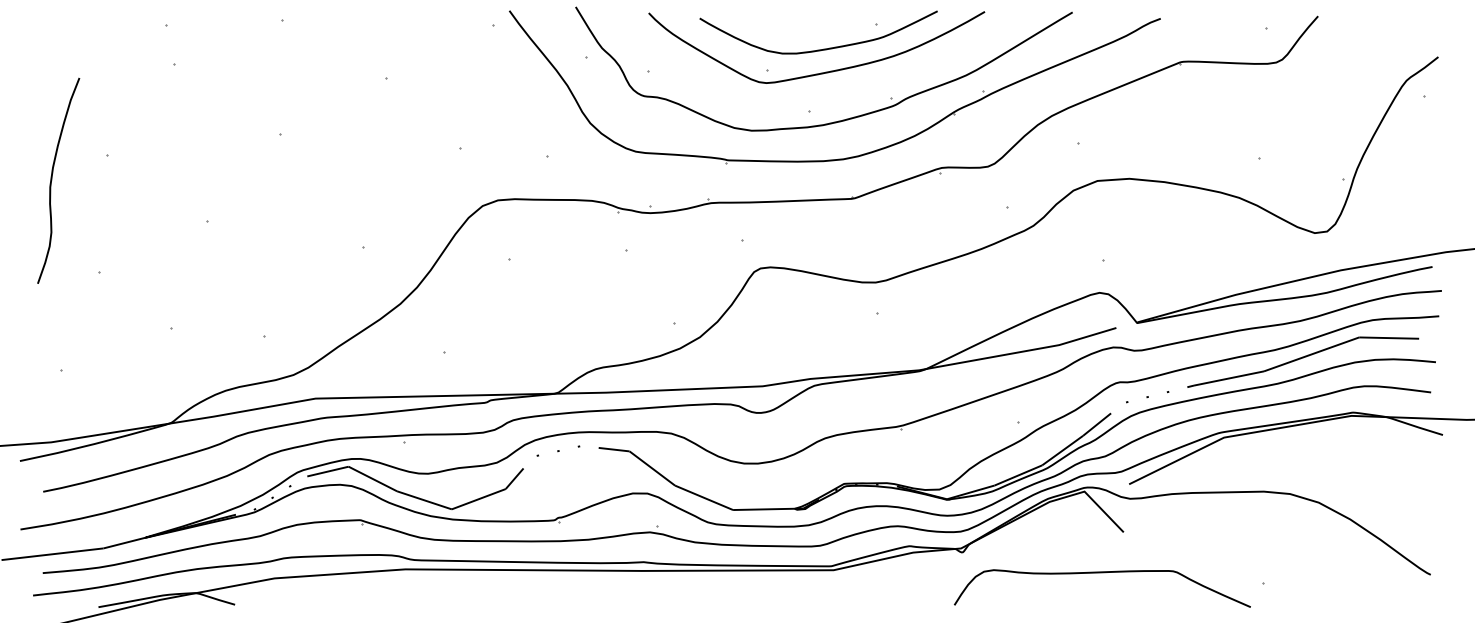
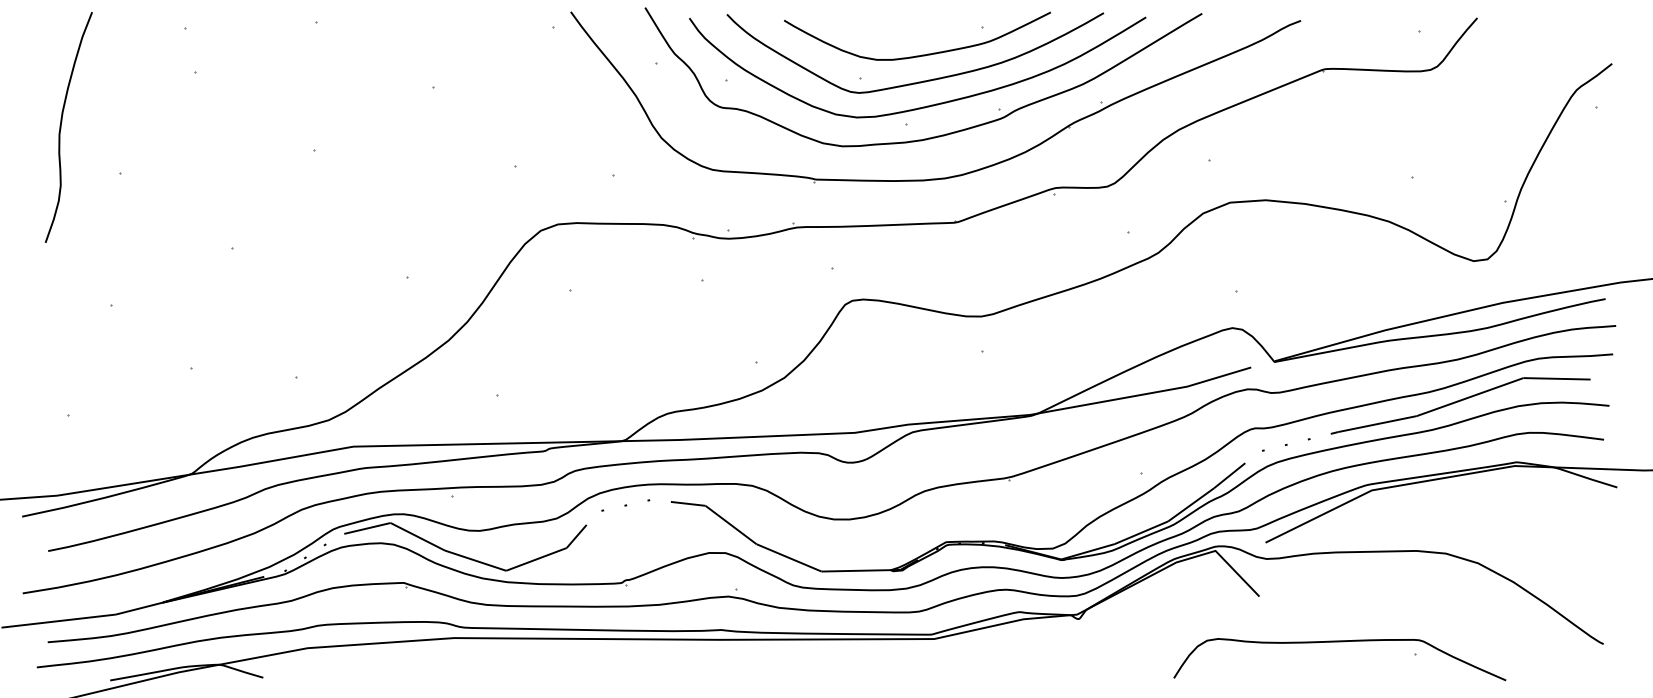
curve: (825, 94) -> (925, 105), added
curve: (52, 180) -> (61, 127), moved
curve: (1102, 573) -> (1339, 642), moved

